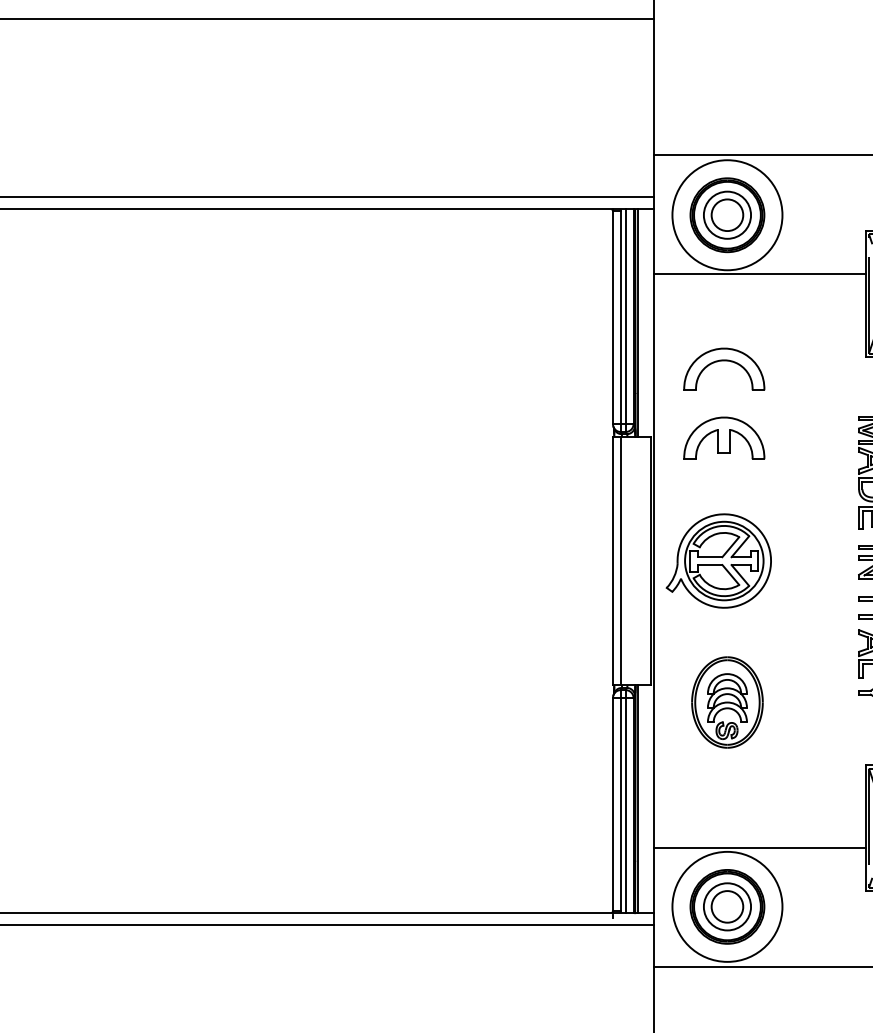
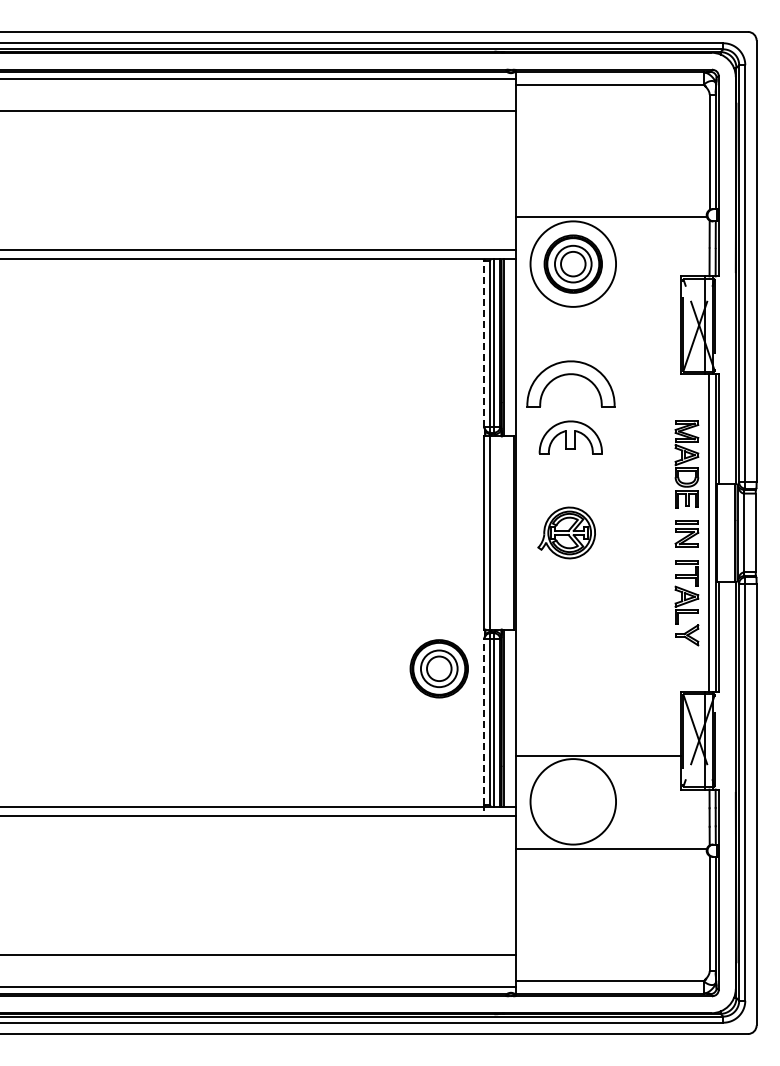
line: (758, 273) -> (597, 309), removed
line: (613, 317) -> (484, 343), solid -> dashed
part: (723, 368) -> (570, 383), size x1.4
part: (718, 560) -> (566, 532), size x0.7
part: (726, 701) -> (572, 642), removed
line: (613, 804) -> (484, 722), solid -> dashed
part: (726, 906) -> (438, 668), moved

